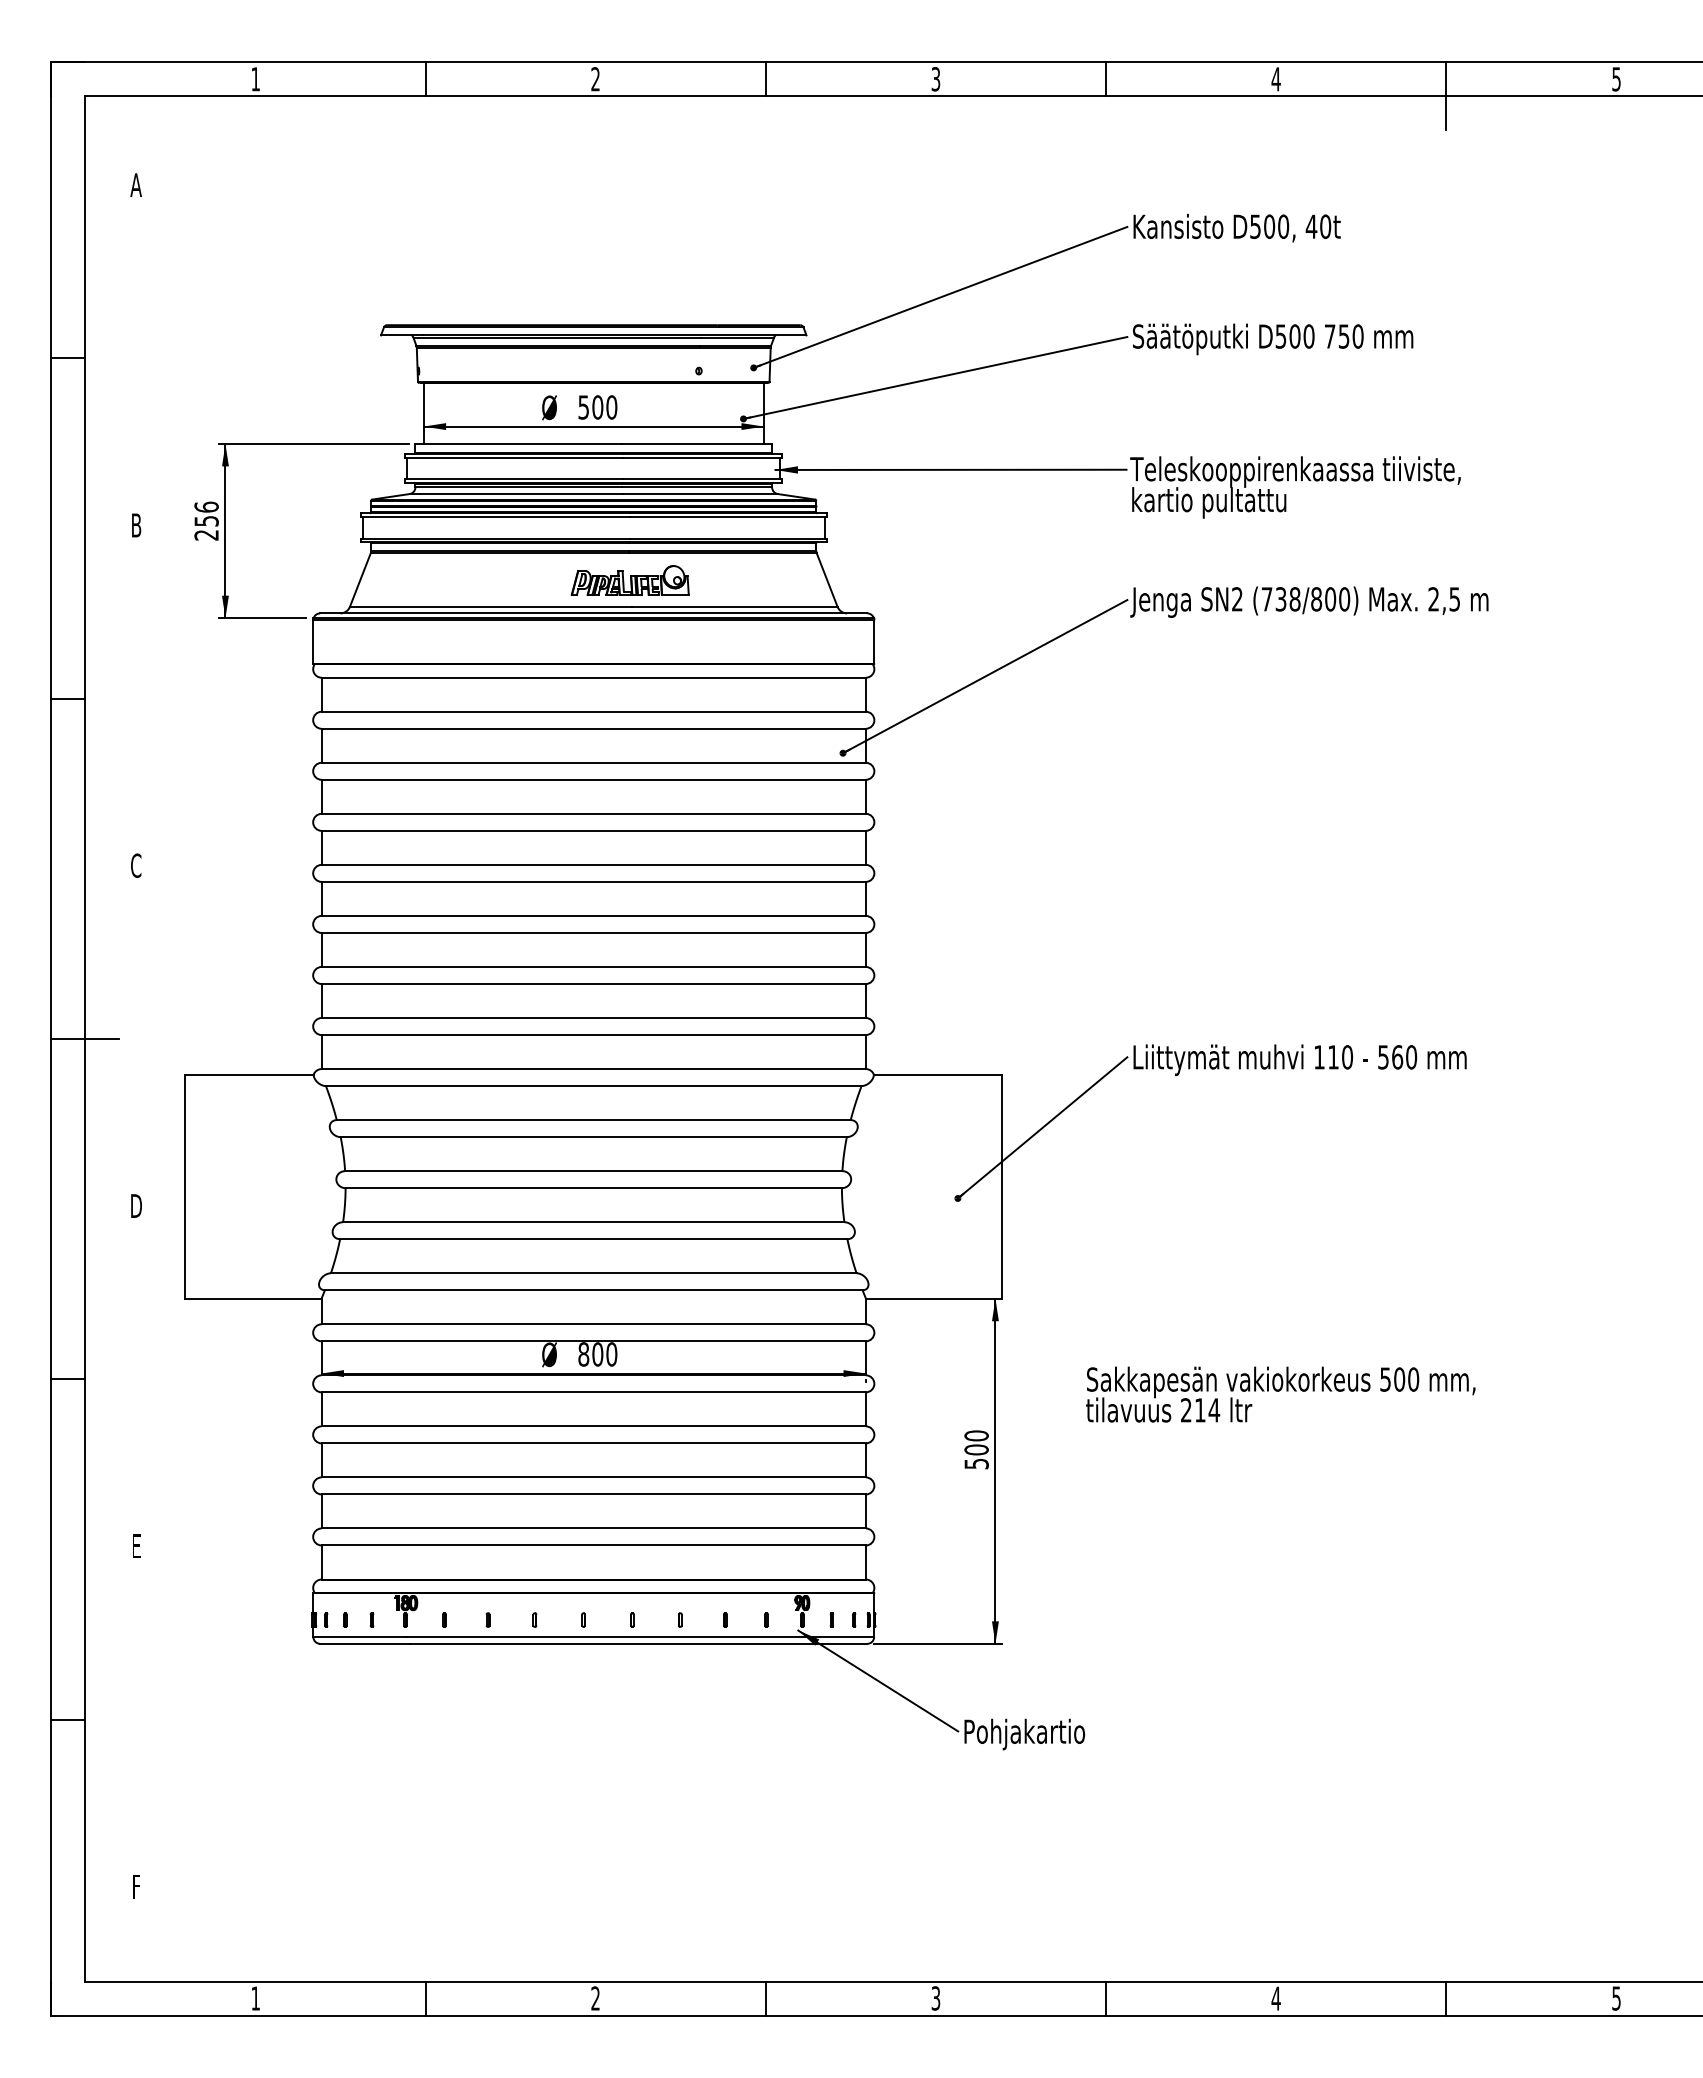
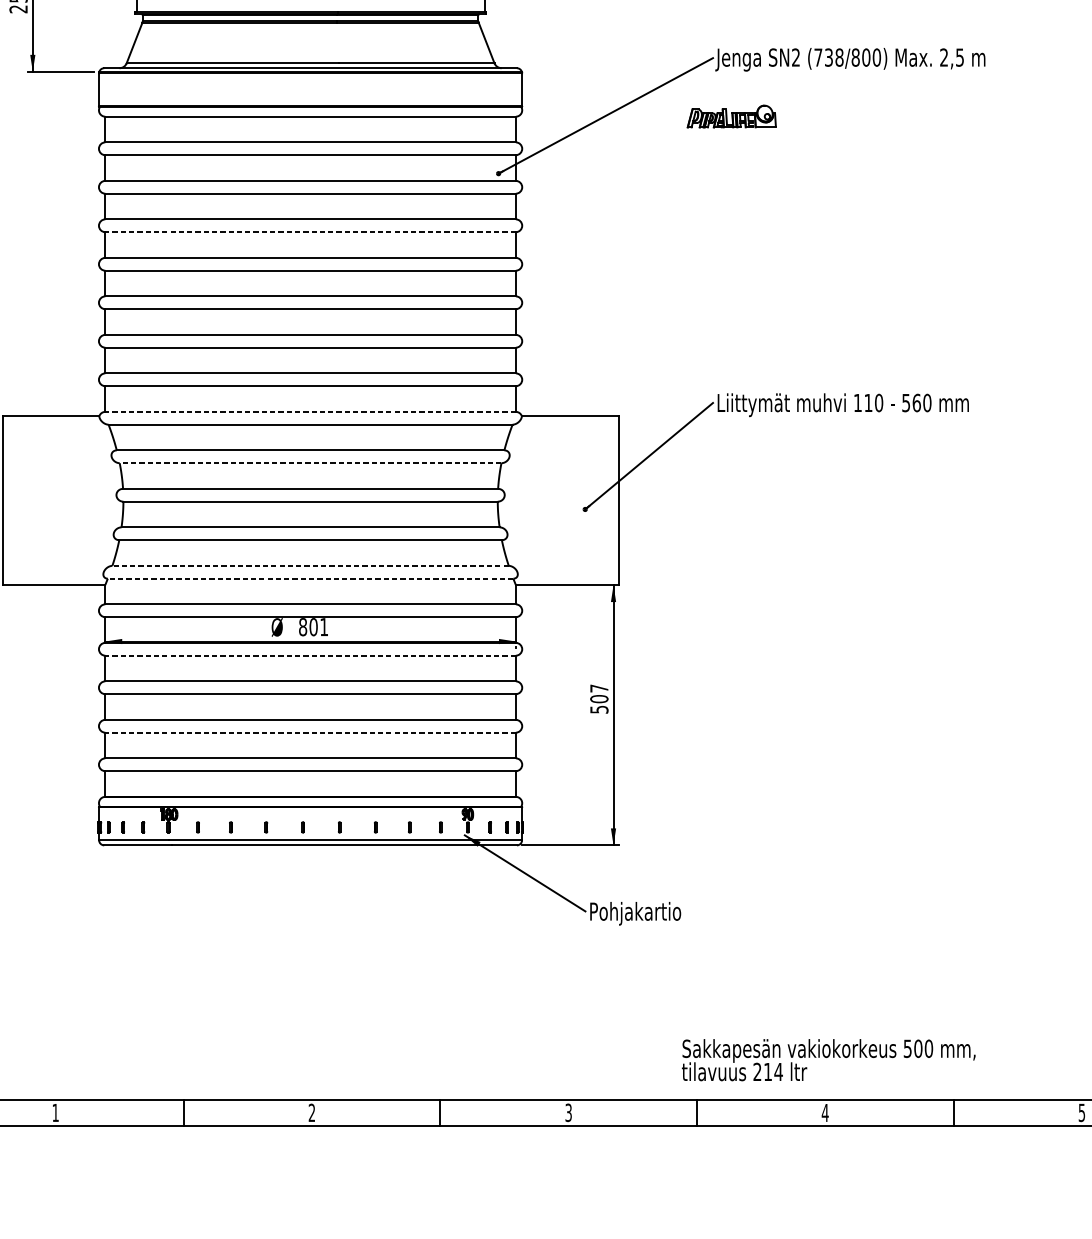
part: (629, 580) -> (731, 116), moved
line: (593, 830) -> (310, 231), solid -> dashed
line: (593, 1069) -> (310, 412), solid -> dashed
line: (593, 1137) -> (310, 463), solid -> dashed
line: (593, 1273) -> (310, 566), solid -> dashed
line: (593, 1290) -> (310, 578), solid -> dashed
text: (611, 1354) -> (323, 627), 800 -> 801
line: (593, 1392) -> (310, 655), solid -> dashed
text: (1280, 1394) -> (828, 1060), moved
text: (976, 1435) -> (599, 688), 500 -> 507
line: (593, 1494) -> (310, 732), solid -> dashed

